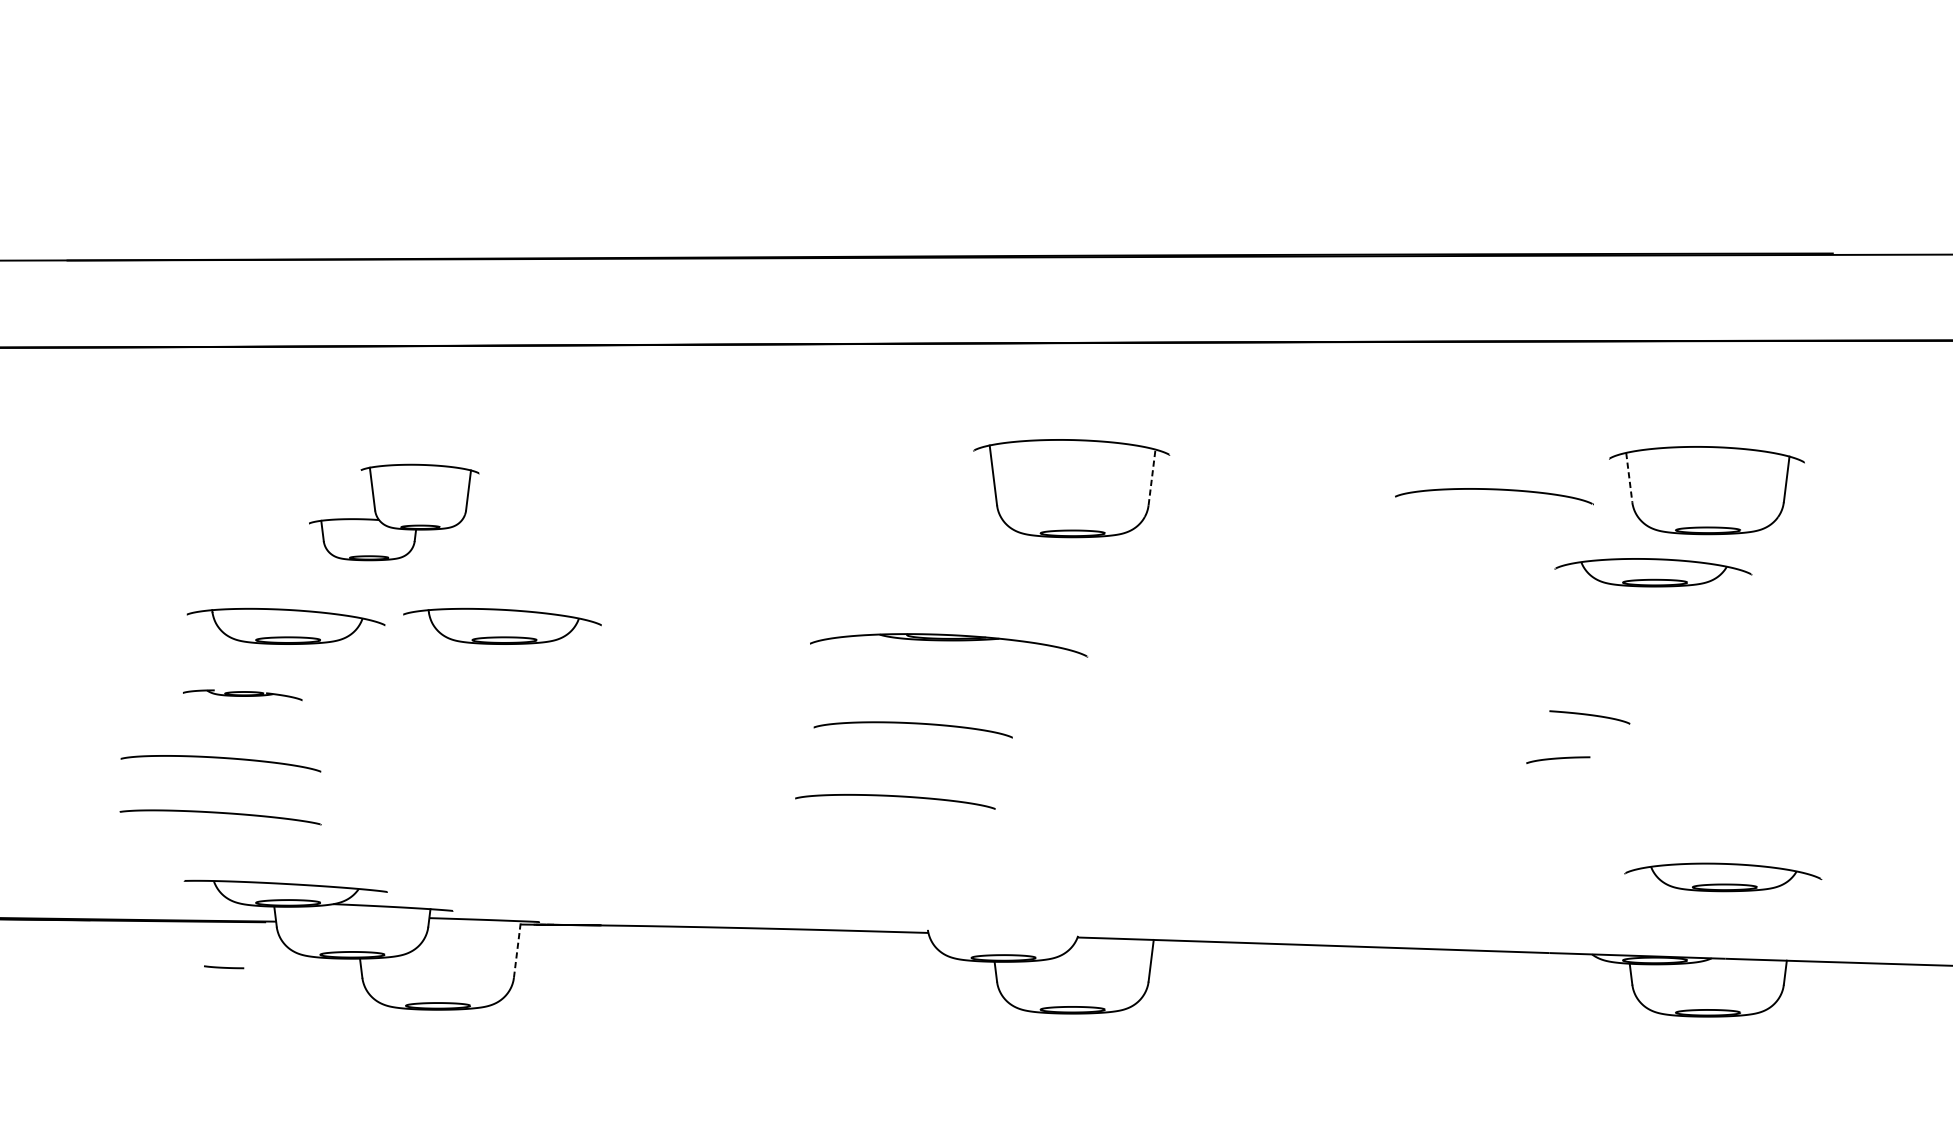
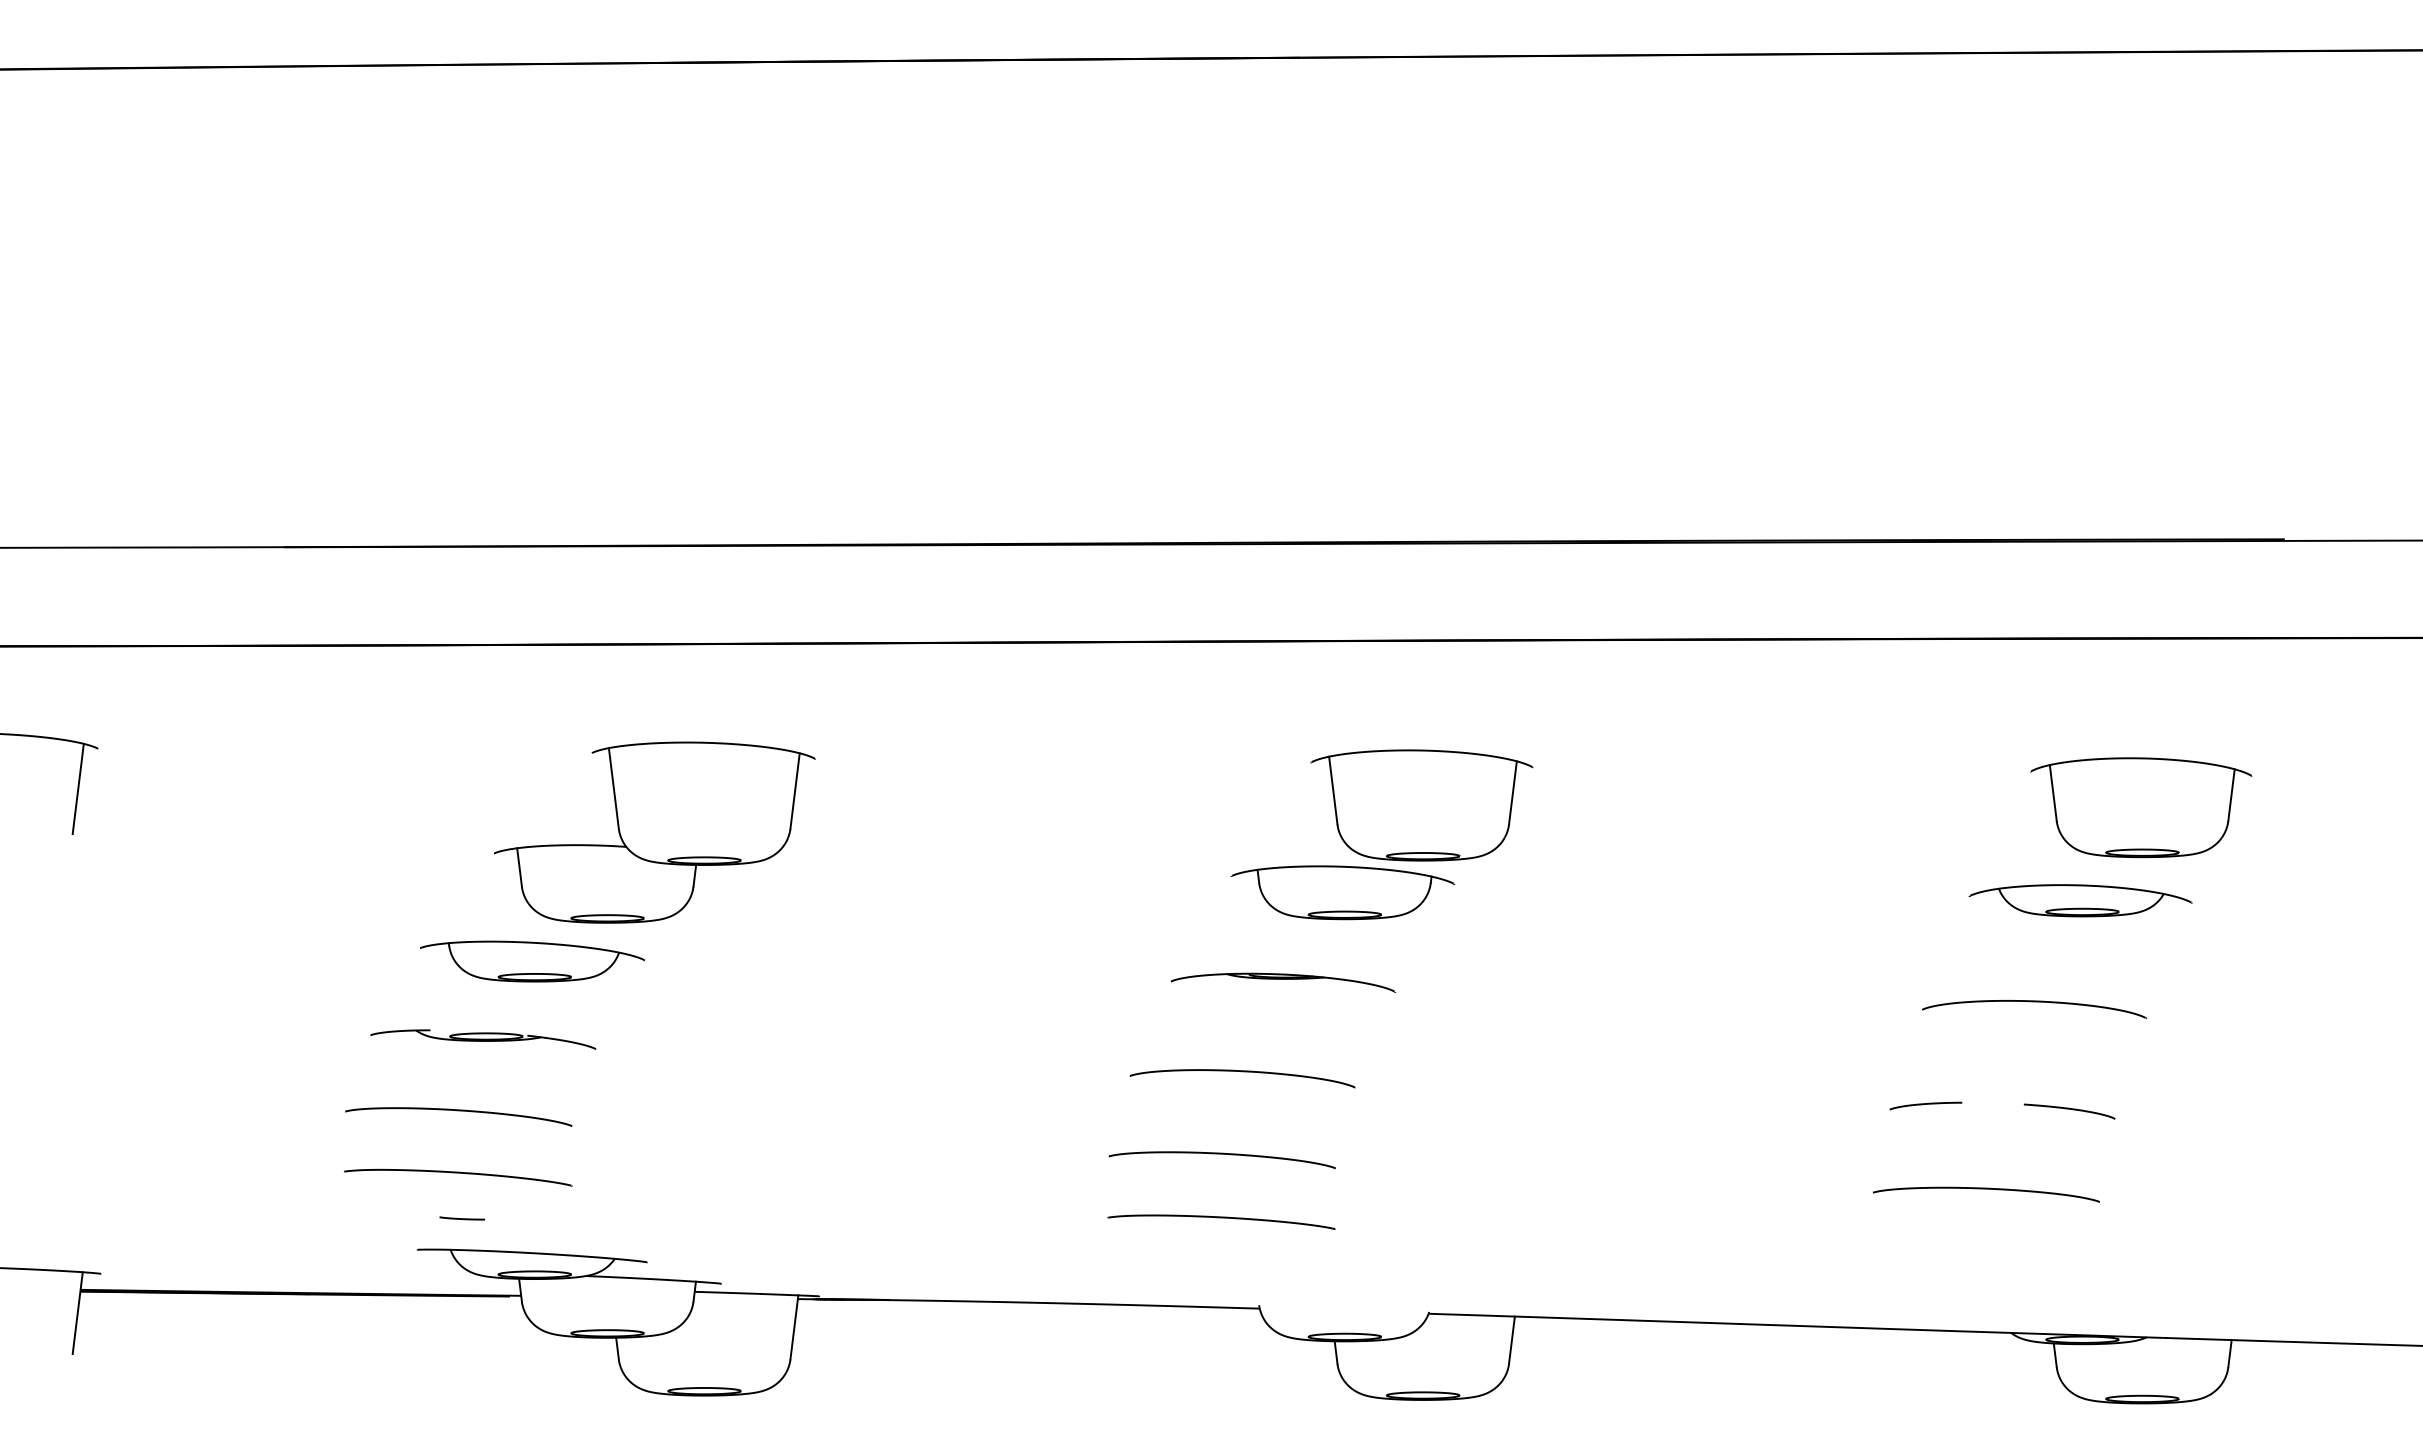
line: (1151, 477) -> (1512, 792), dashed -> solid
line: (1629, 477) -> (2053, 793), dashed -> solid
curve: (1494, 490) -> (2034, 1002), moved
part: (393, 512) -> (654, 832), size x1.67
part: (1001, 565) -> (1342, 892), added
part: (502, 626) -> (777, 961), removed
part: (949, 644) -> (1283, 982), size x0.71
part: (242, 695) -> (483, 1039), size x1.67
curve: (1589, 715) -> (2069, 1109), moved
curve: (1557, 758) -> (1925, 1104), moved
curve: (1570, 827) -> (1986, 1189), added
curve: (894, 853) -> (1221, 1218), added
part: (1723, 877) -> (2159, 1245), removed
line: (517, 948) -> (794, 1326), dashed -> solid
line: (223, 967) -> (461, 1218), moved

